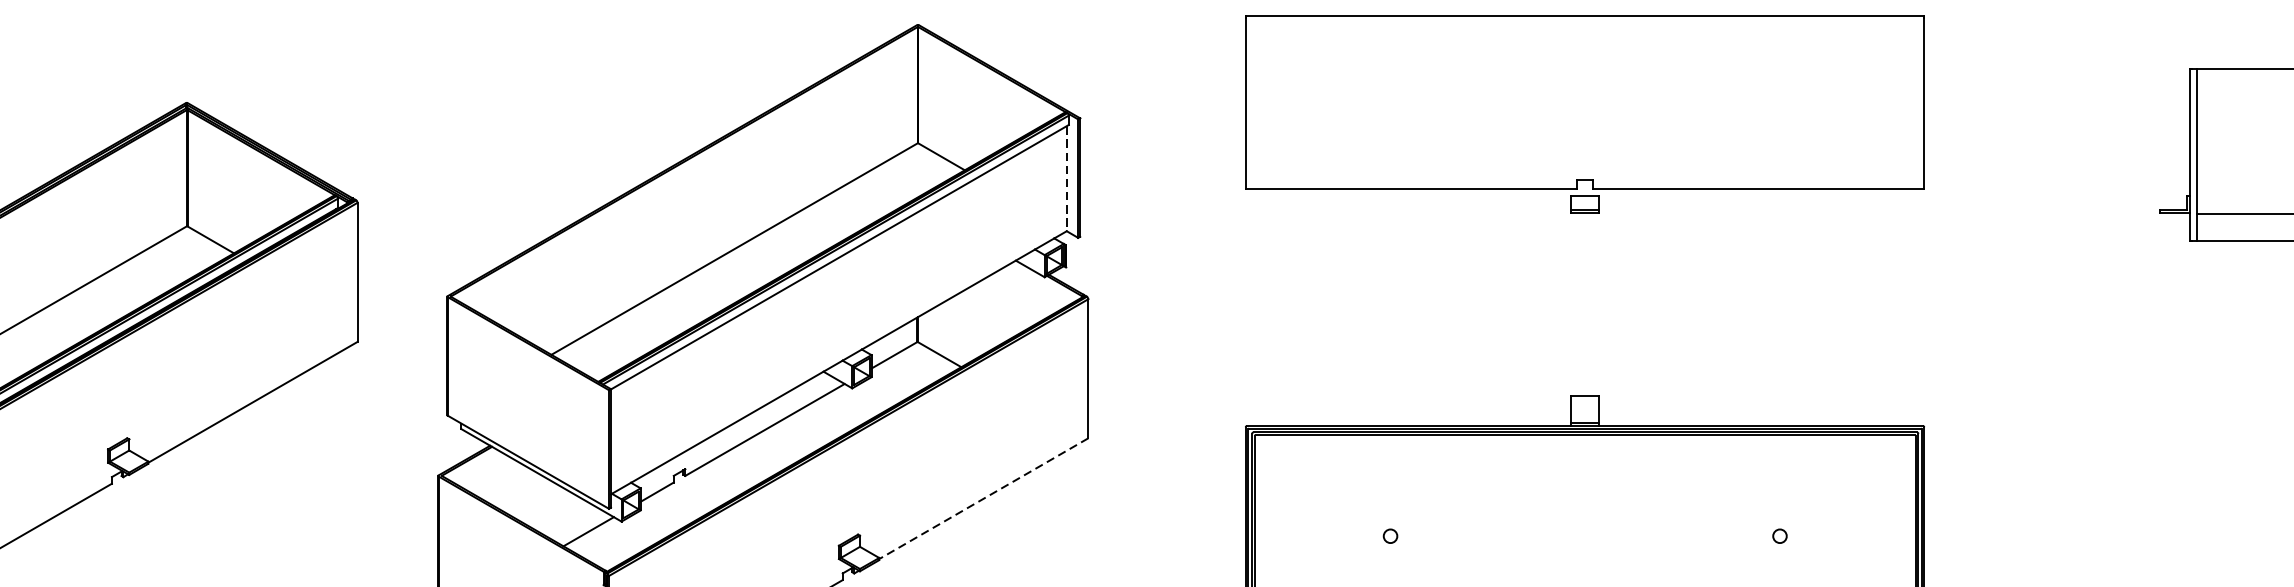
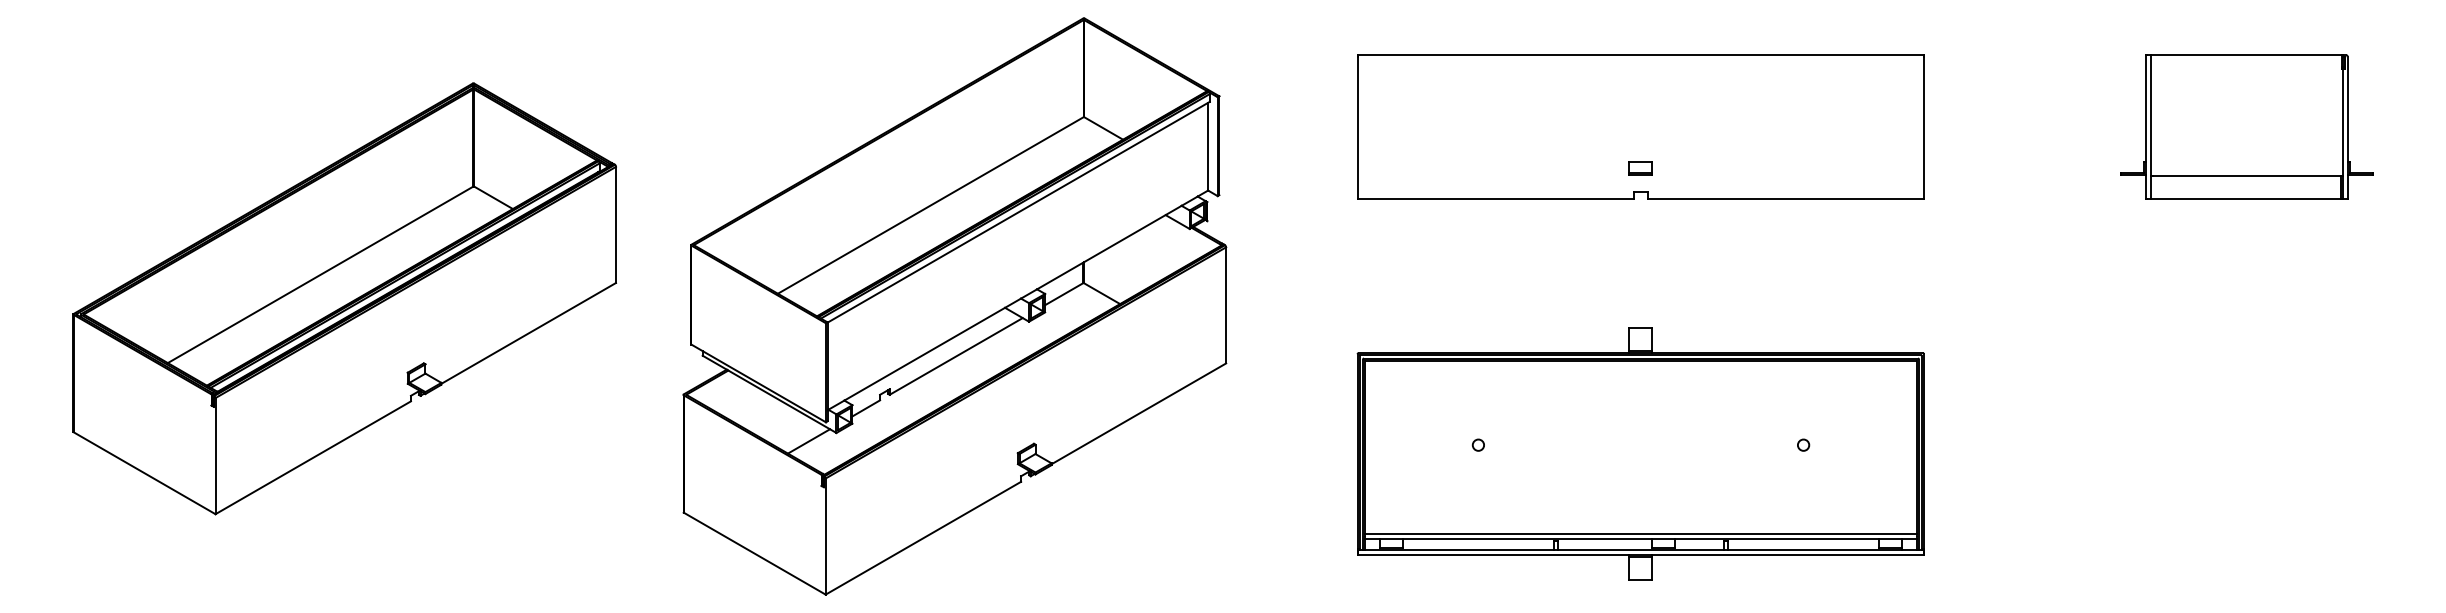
part: (1584, 101) -> (1640, 126), moved
line: (1067, 178) -> (1208, 146), dashed -> solid
line: (983, 498) -> (1138, 413), dashed -> solid

